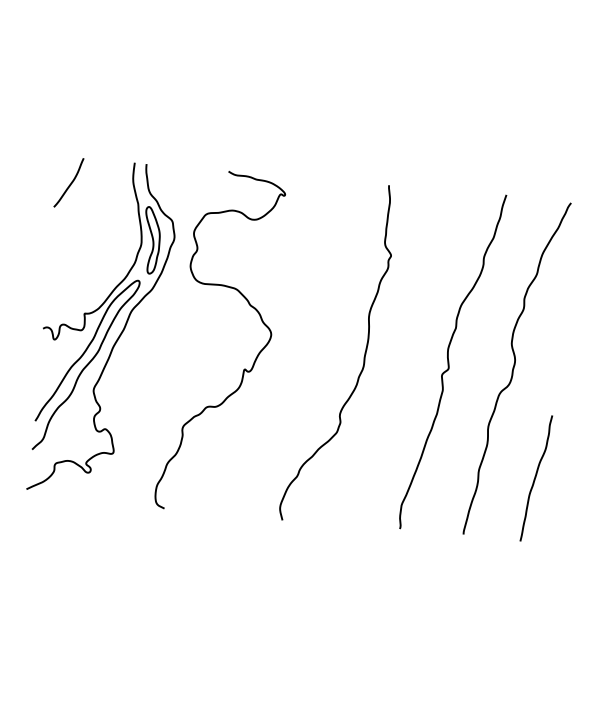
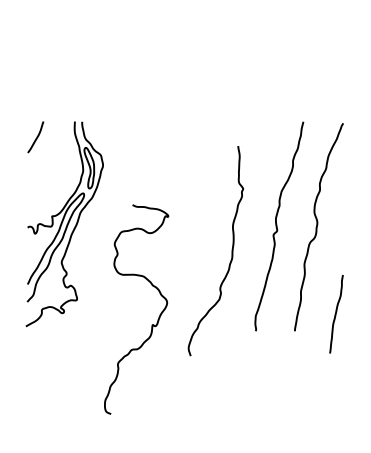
curve: (363, 355) -> (231, 251), moved
curve: (244, 368) -> (152, 324), moved
curve: (536, 478) -> (336, 314), moved

